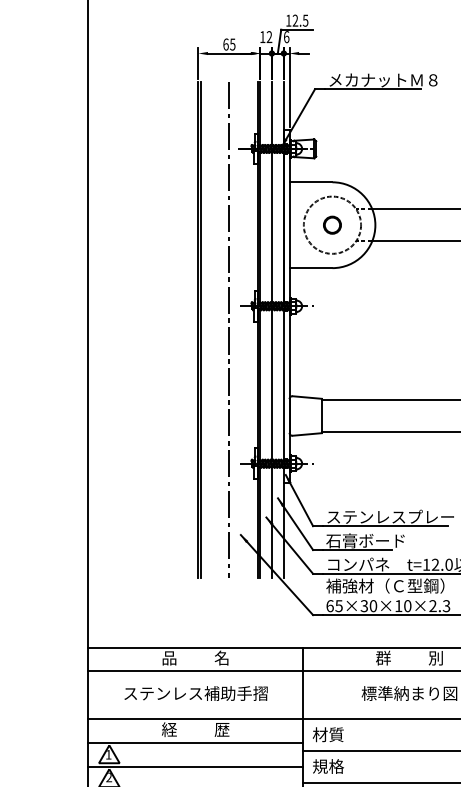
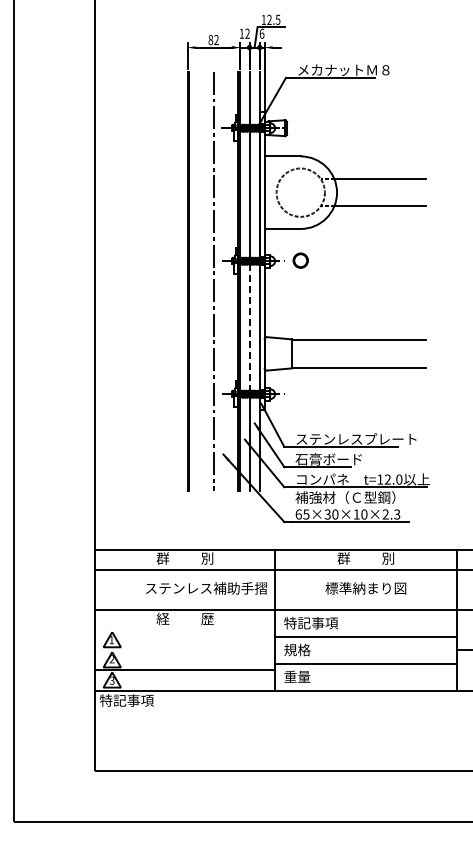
text: (229, 43) -> (213, 39), 65 -> 82
circle: (332, 225) -> (300, 260), moved
line: (271, 385) -> (249, 328), solid -> dashed
text: (194, 658) -> (184, 558), 品          名 -> 群          別
text: (196, 693) -> (206, 588), moved
text: (343, 735) -> (310, 623), 材質 -> 特記事項
line: (194, 743) -> (184, 630), removed
line: (194, 767) -> (184, 650), removed

